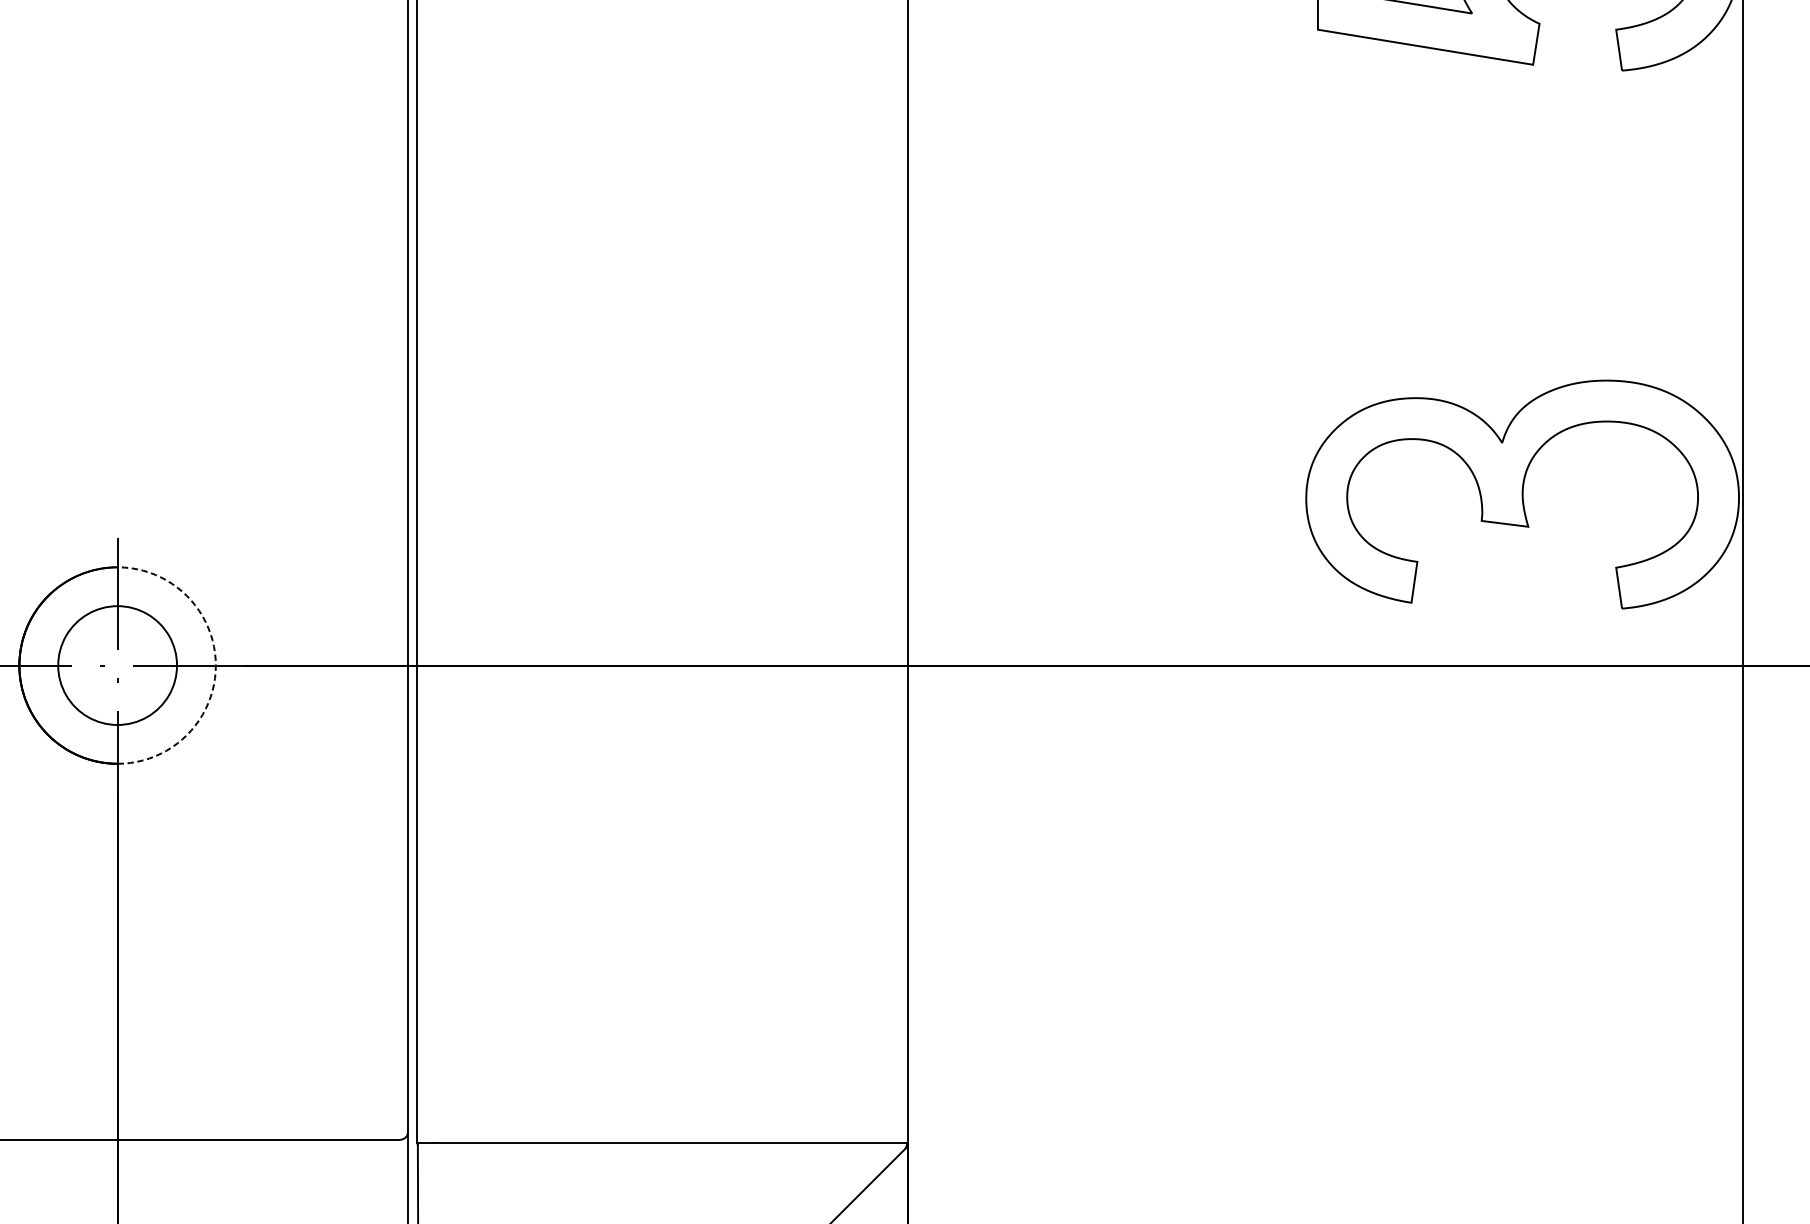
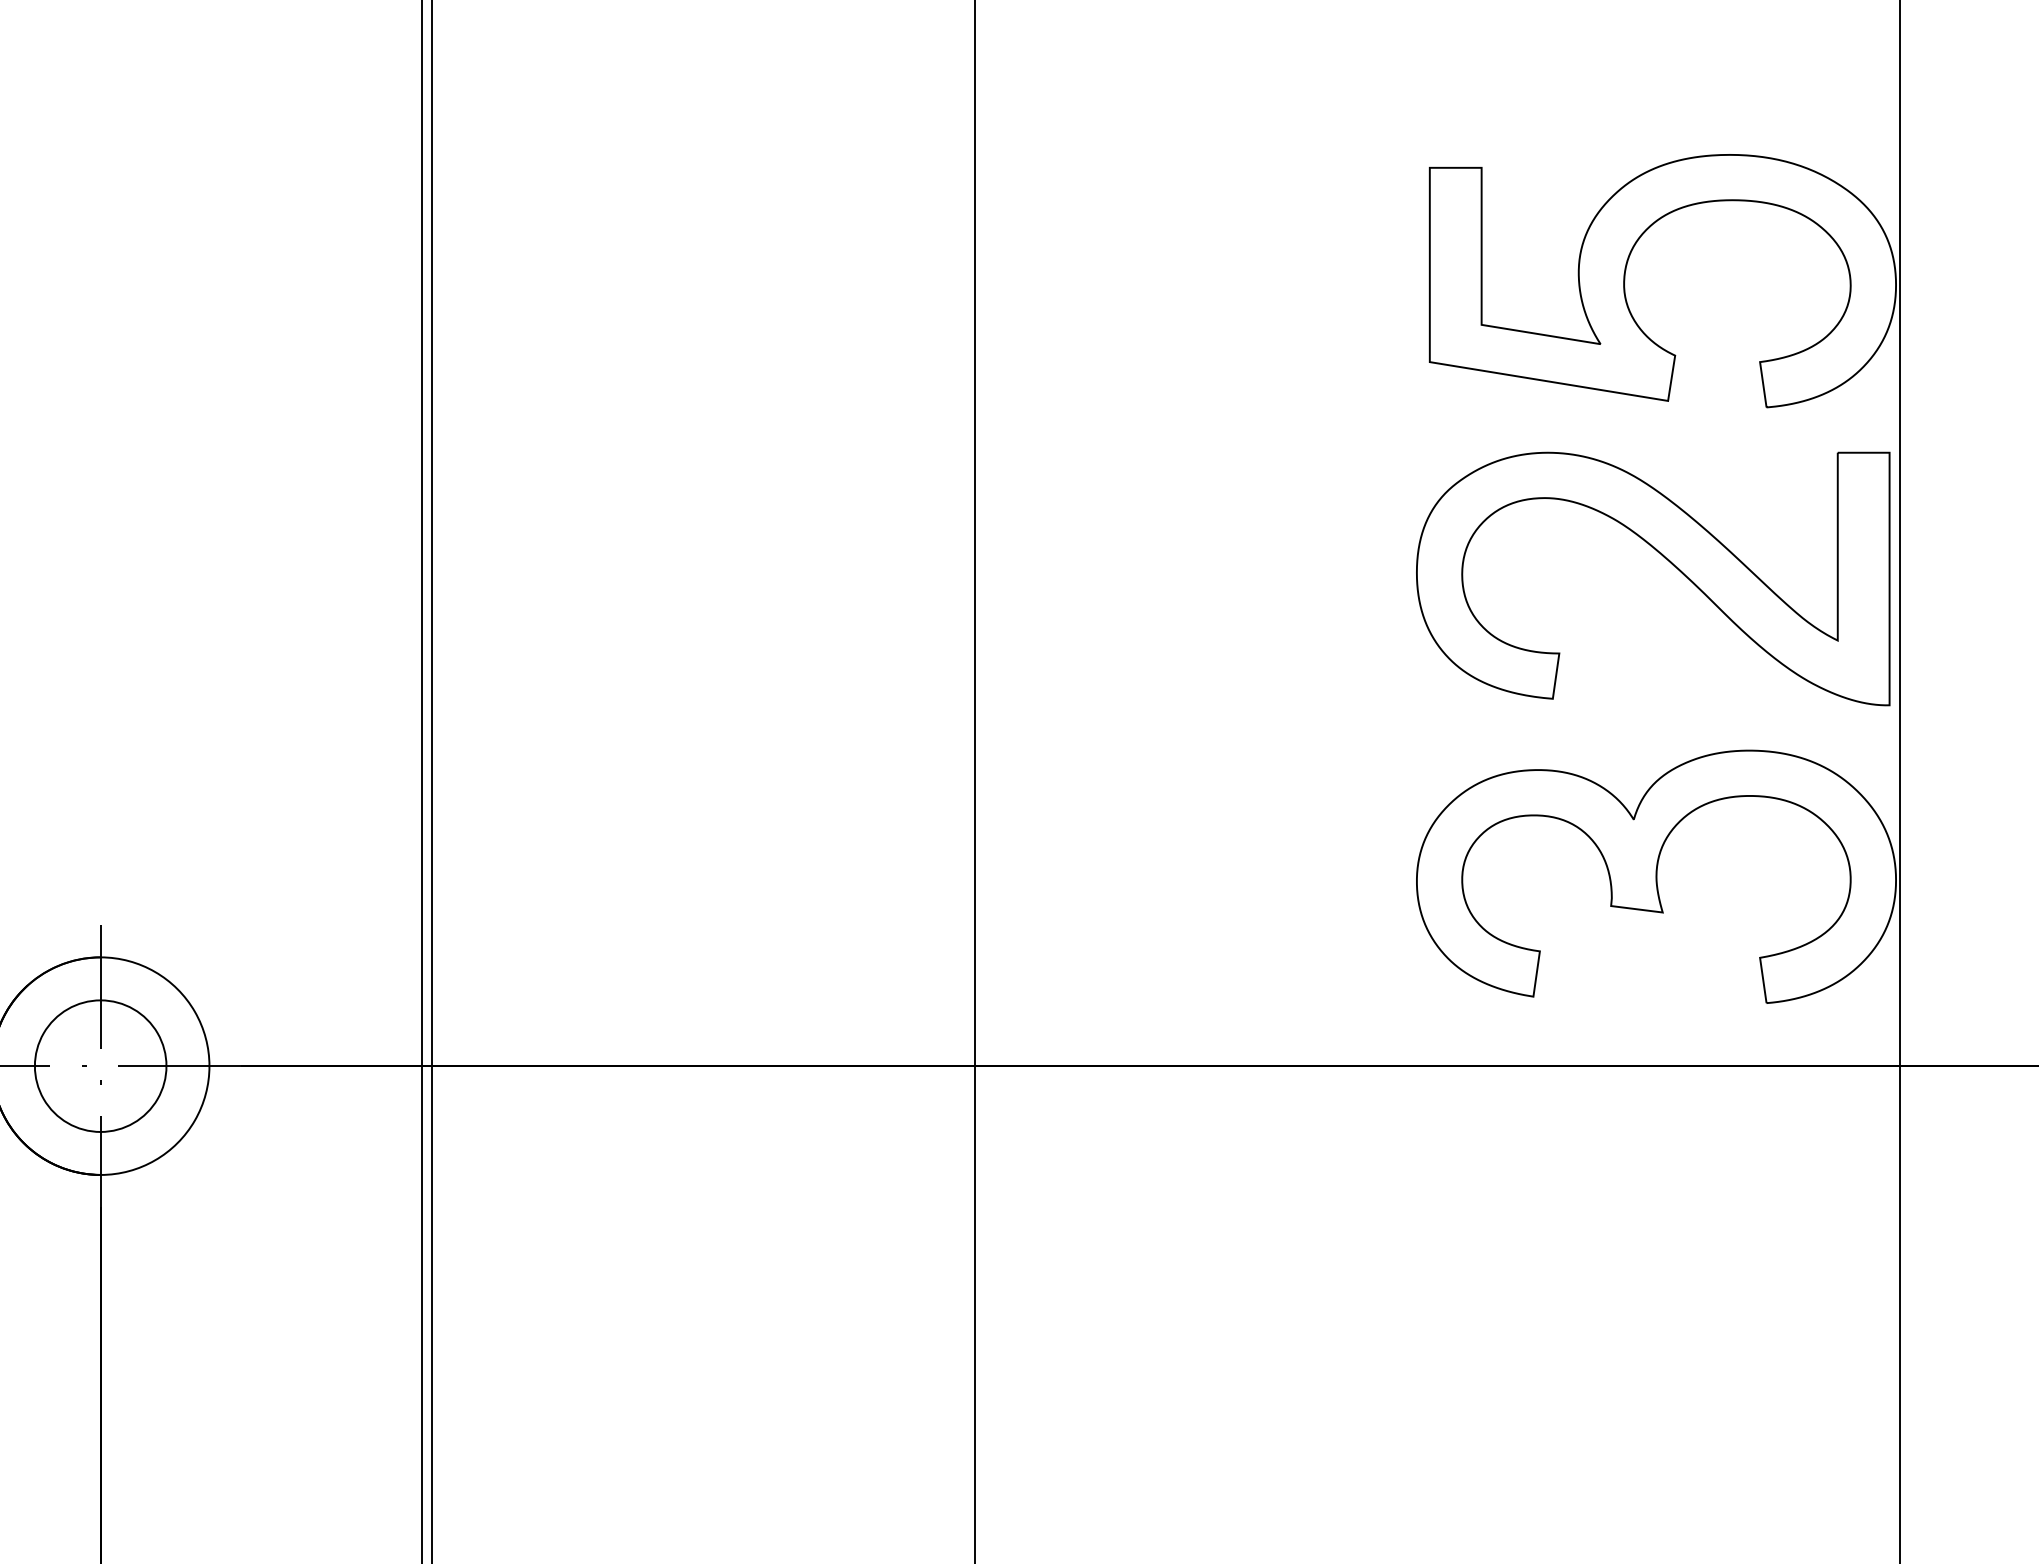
part: (1534, 210) -> (1669, 562), added
arc: (215, 665) -> (209, 1066), dashed -> solid

